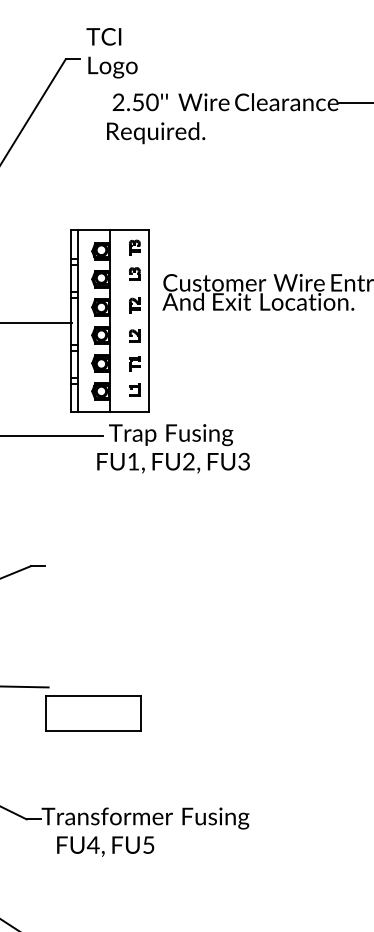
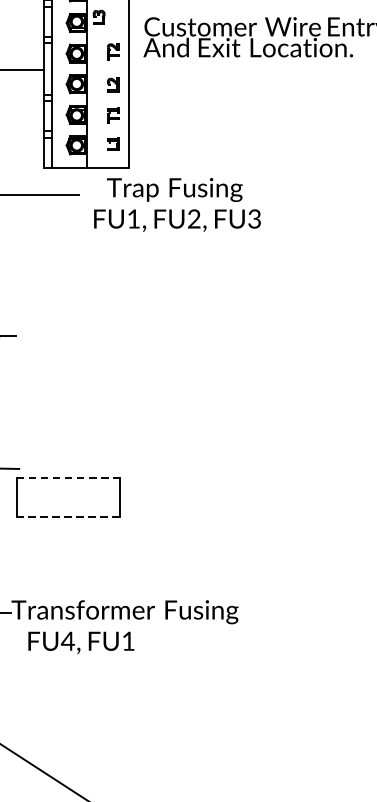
part: (134, 273) -> (98, 16), moved
text: (173, 448) -> (177, 204), moved
line: (94, 695) -> (69, 477), solid -> dashed
line: (93, 731) -> (68, 517), solid -> dashed
text: (148, 844) -> (128, 640), FU5 -> FU1

